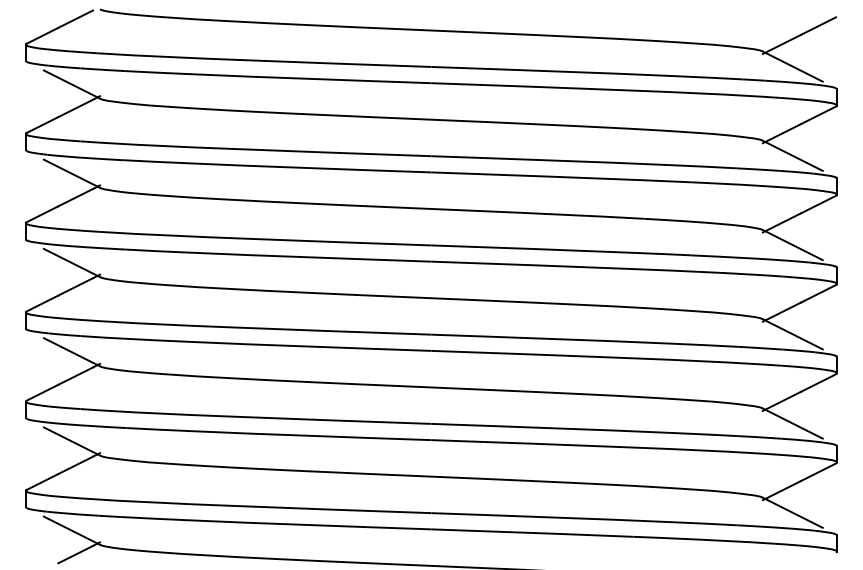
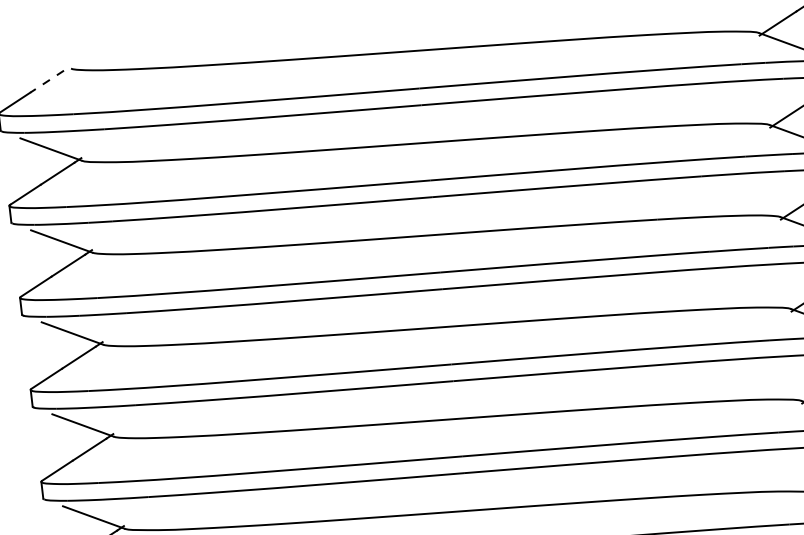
line: (75, 19) -> (46, 82), solid -> dashed

